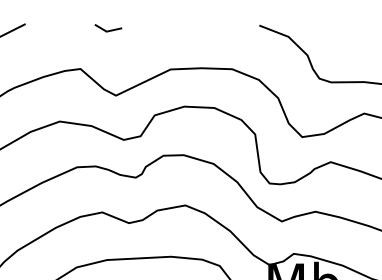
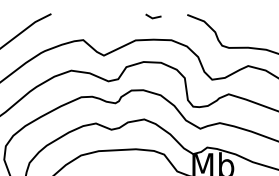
line: (108, 30) -> (153, 17), moved

